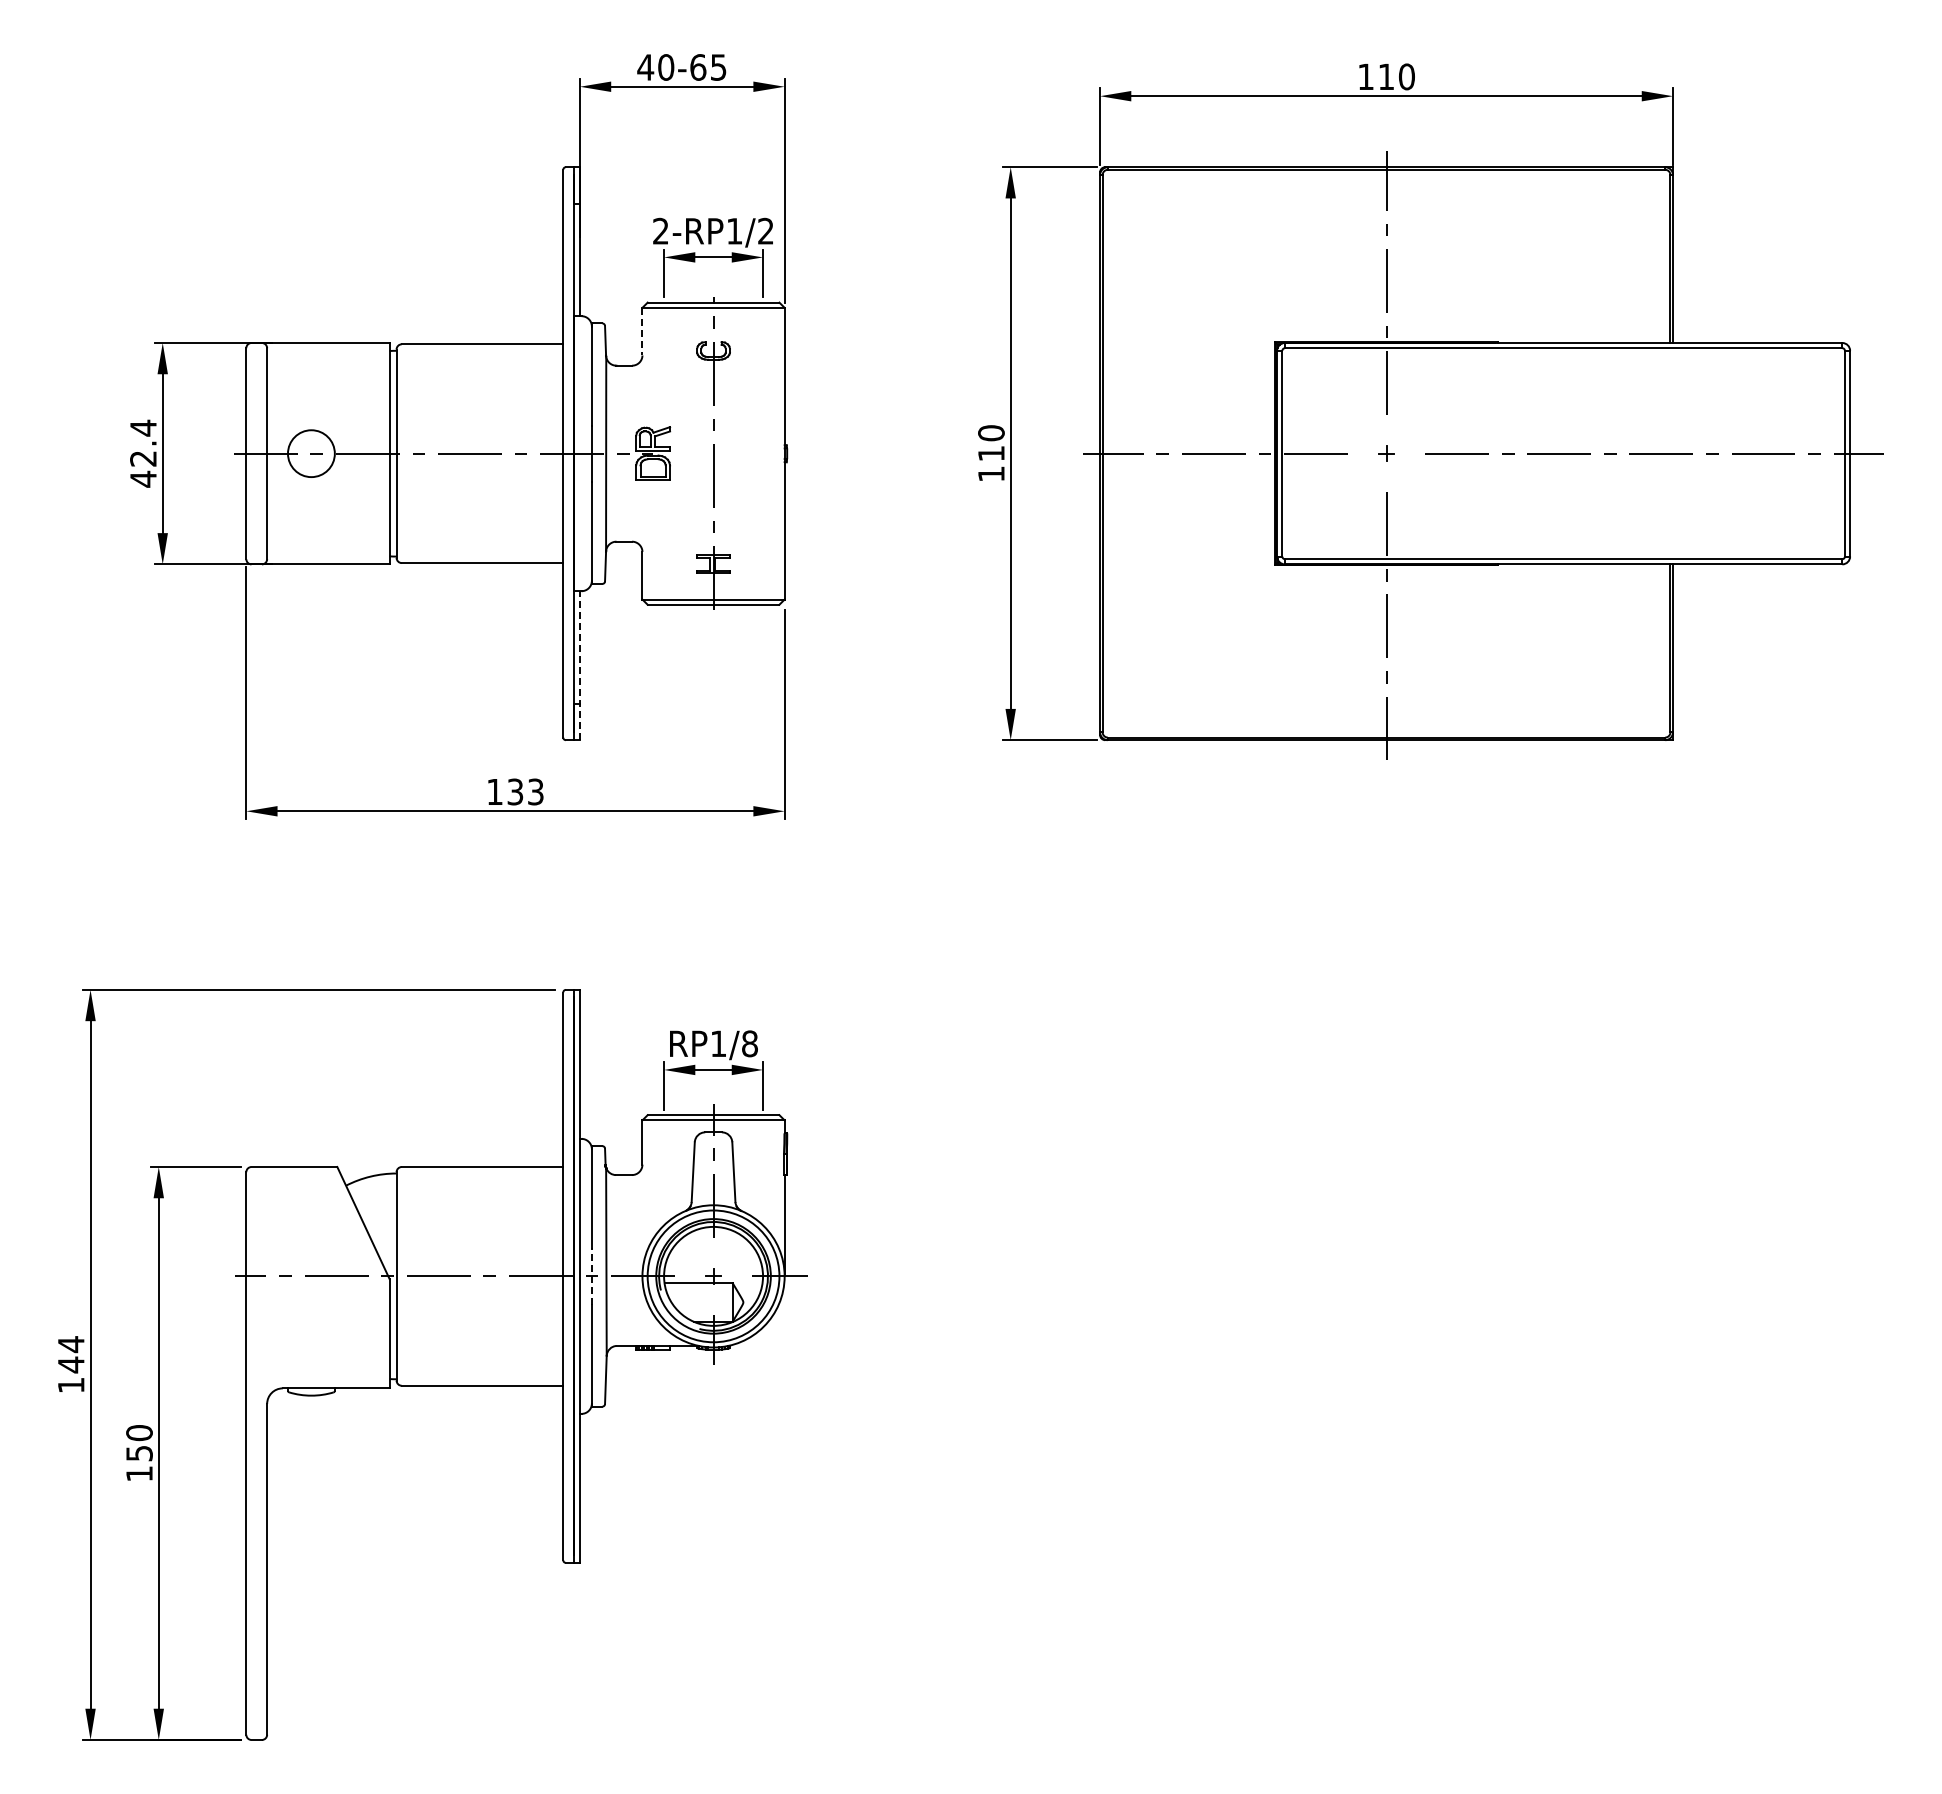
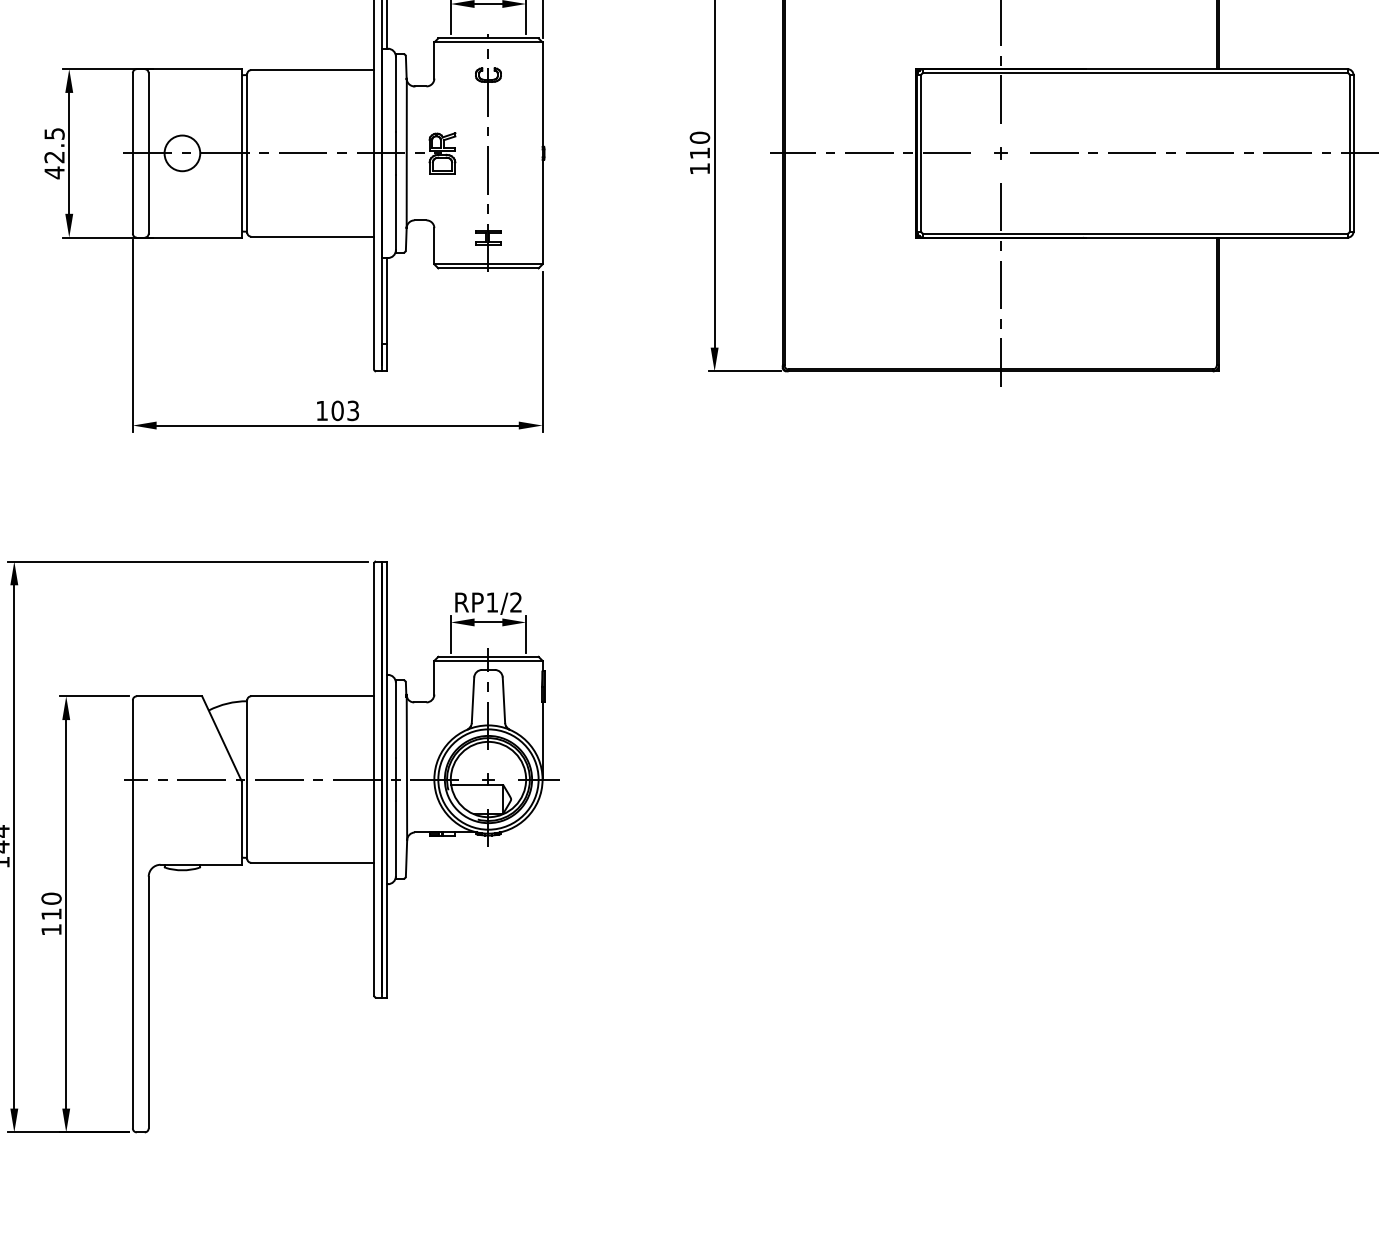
line: (642, 331) -> (434, 60), dashed -> solid
text: (143, 427) -> (54, 133), 42.4 -> 42.5
line: (579, 665) -> (386, 314), dashed -> solid
text: (515, 791) -> (337, 410), 133 -> 103
text: (749, 1043) -> (515, 602), RP1/8 -> RP1/2
line: (591, 1275) -> (395, 778), dashed -> solid
text: (139, 1453) -> (51, 914), 150 -> 110

